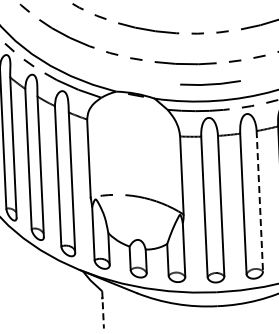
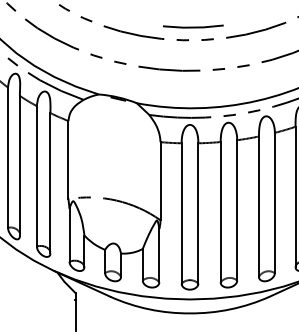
line: (210, 83) -> (193, 26), moved
line: (260, 201) -> (237, 210), dashed -> solid
line: (102, 309) -> (75, 311), dashed -> solid

